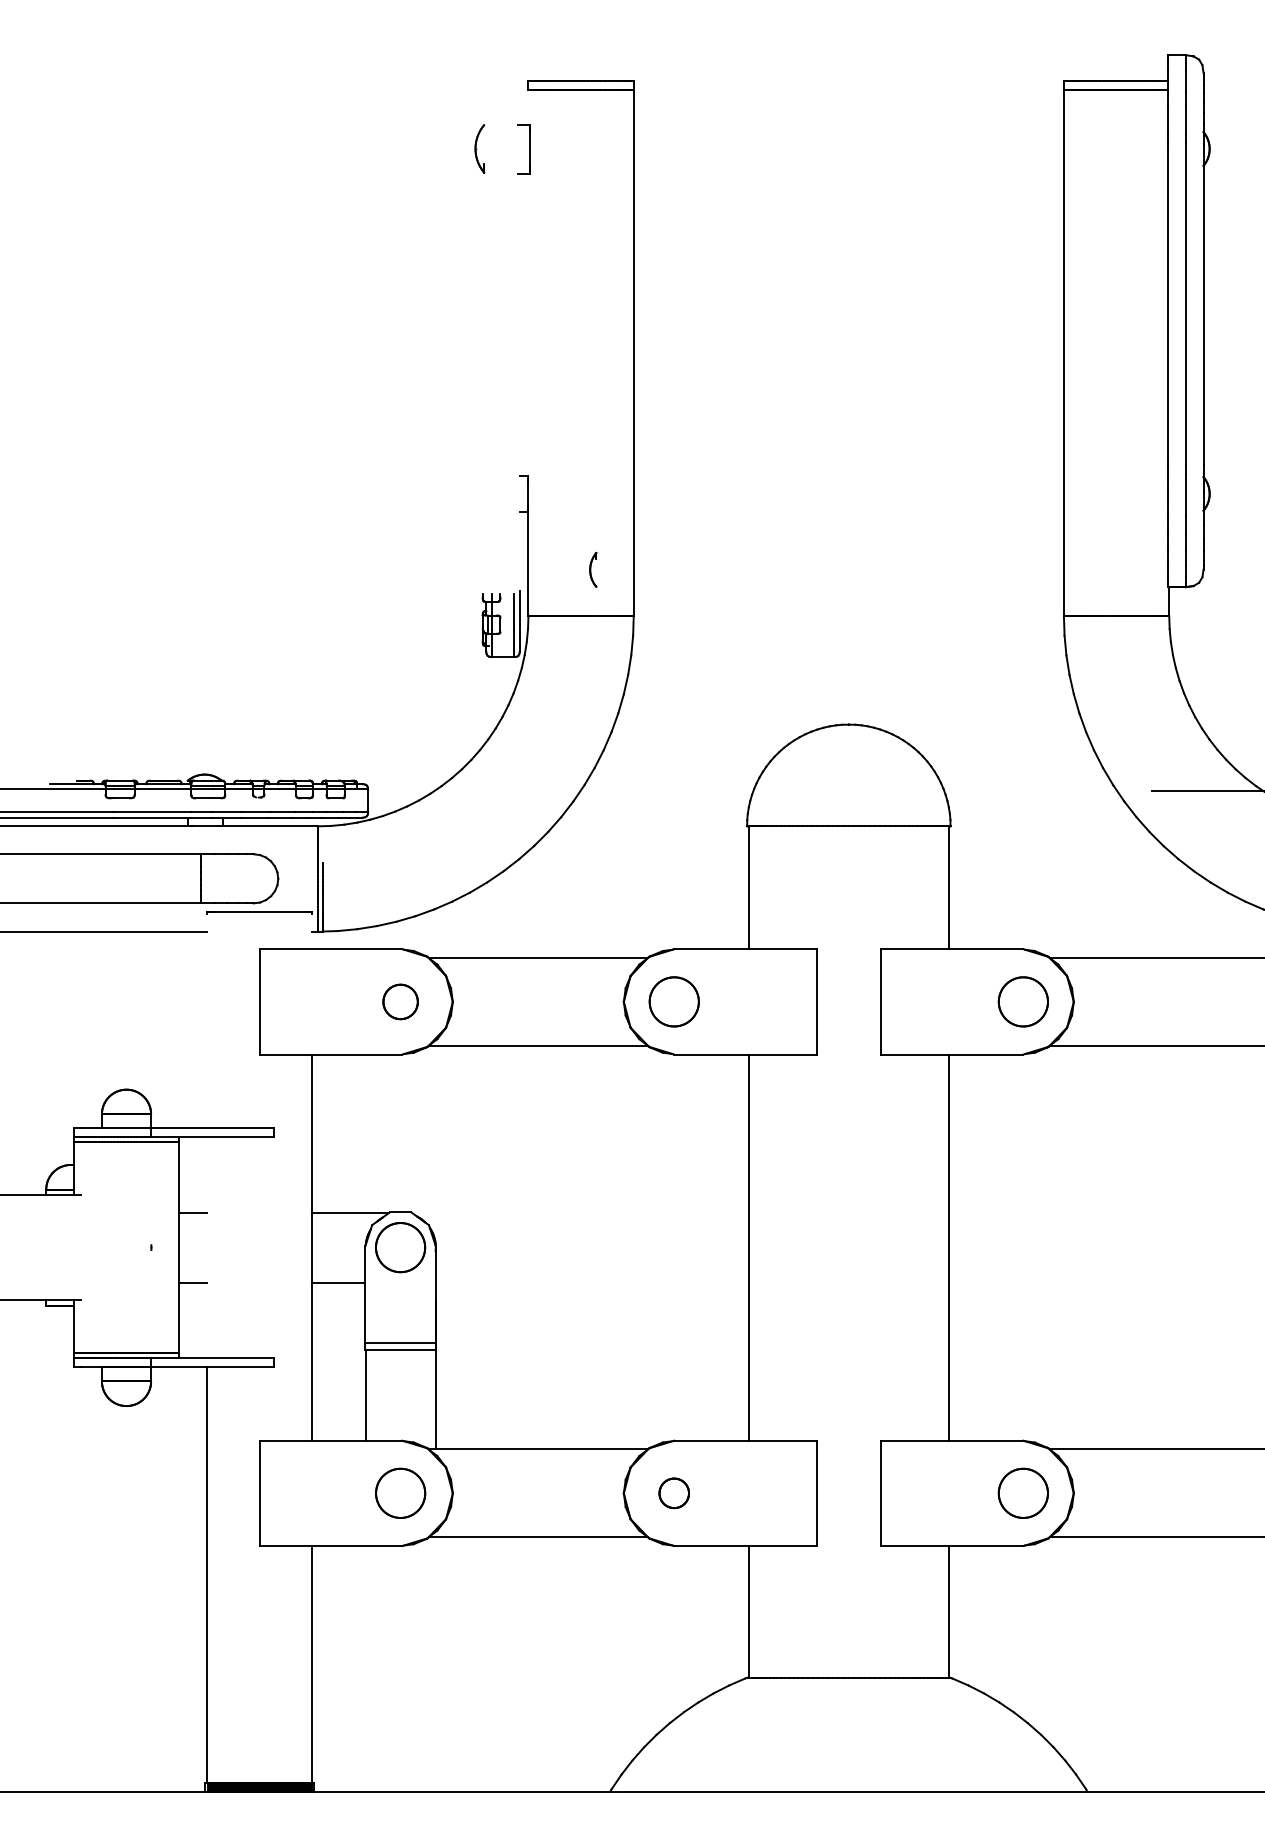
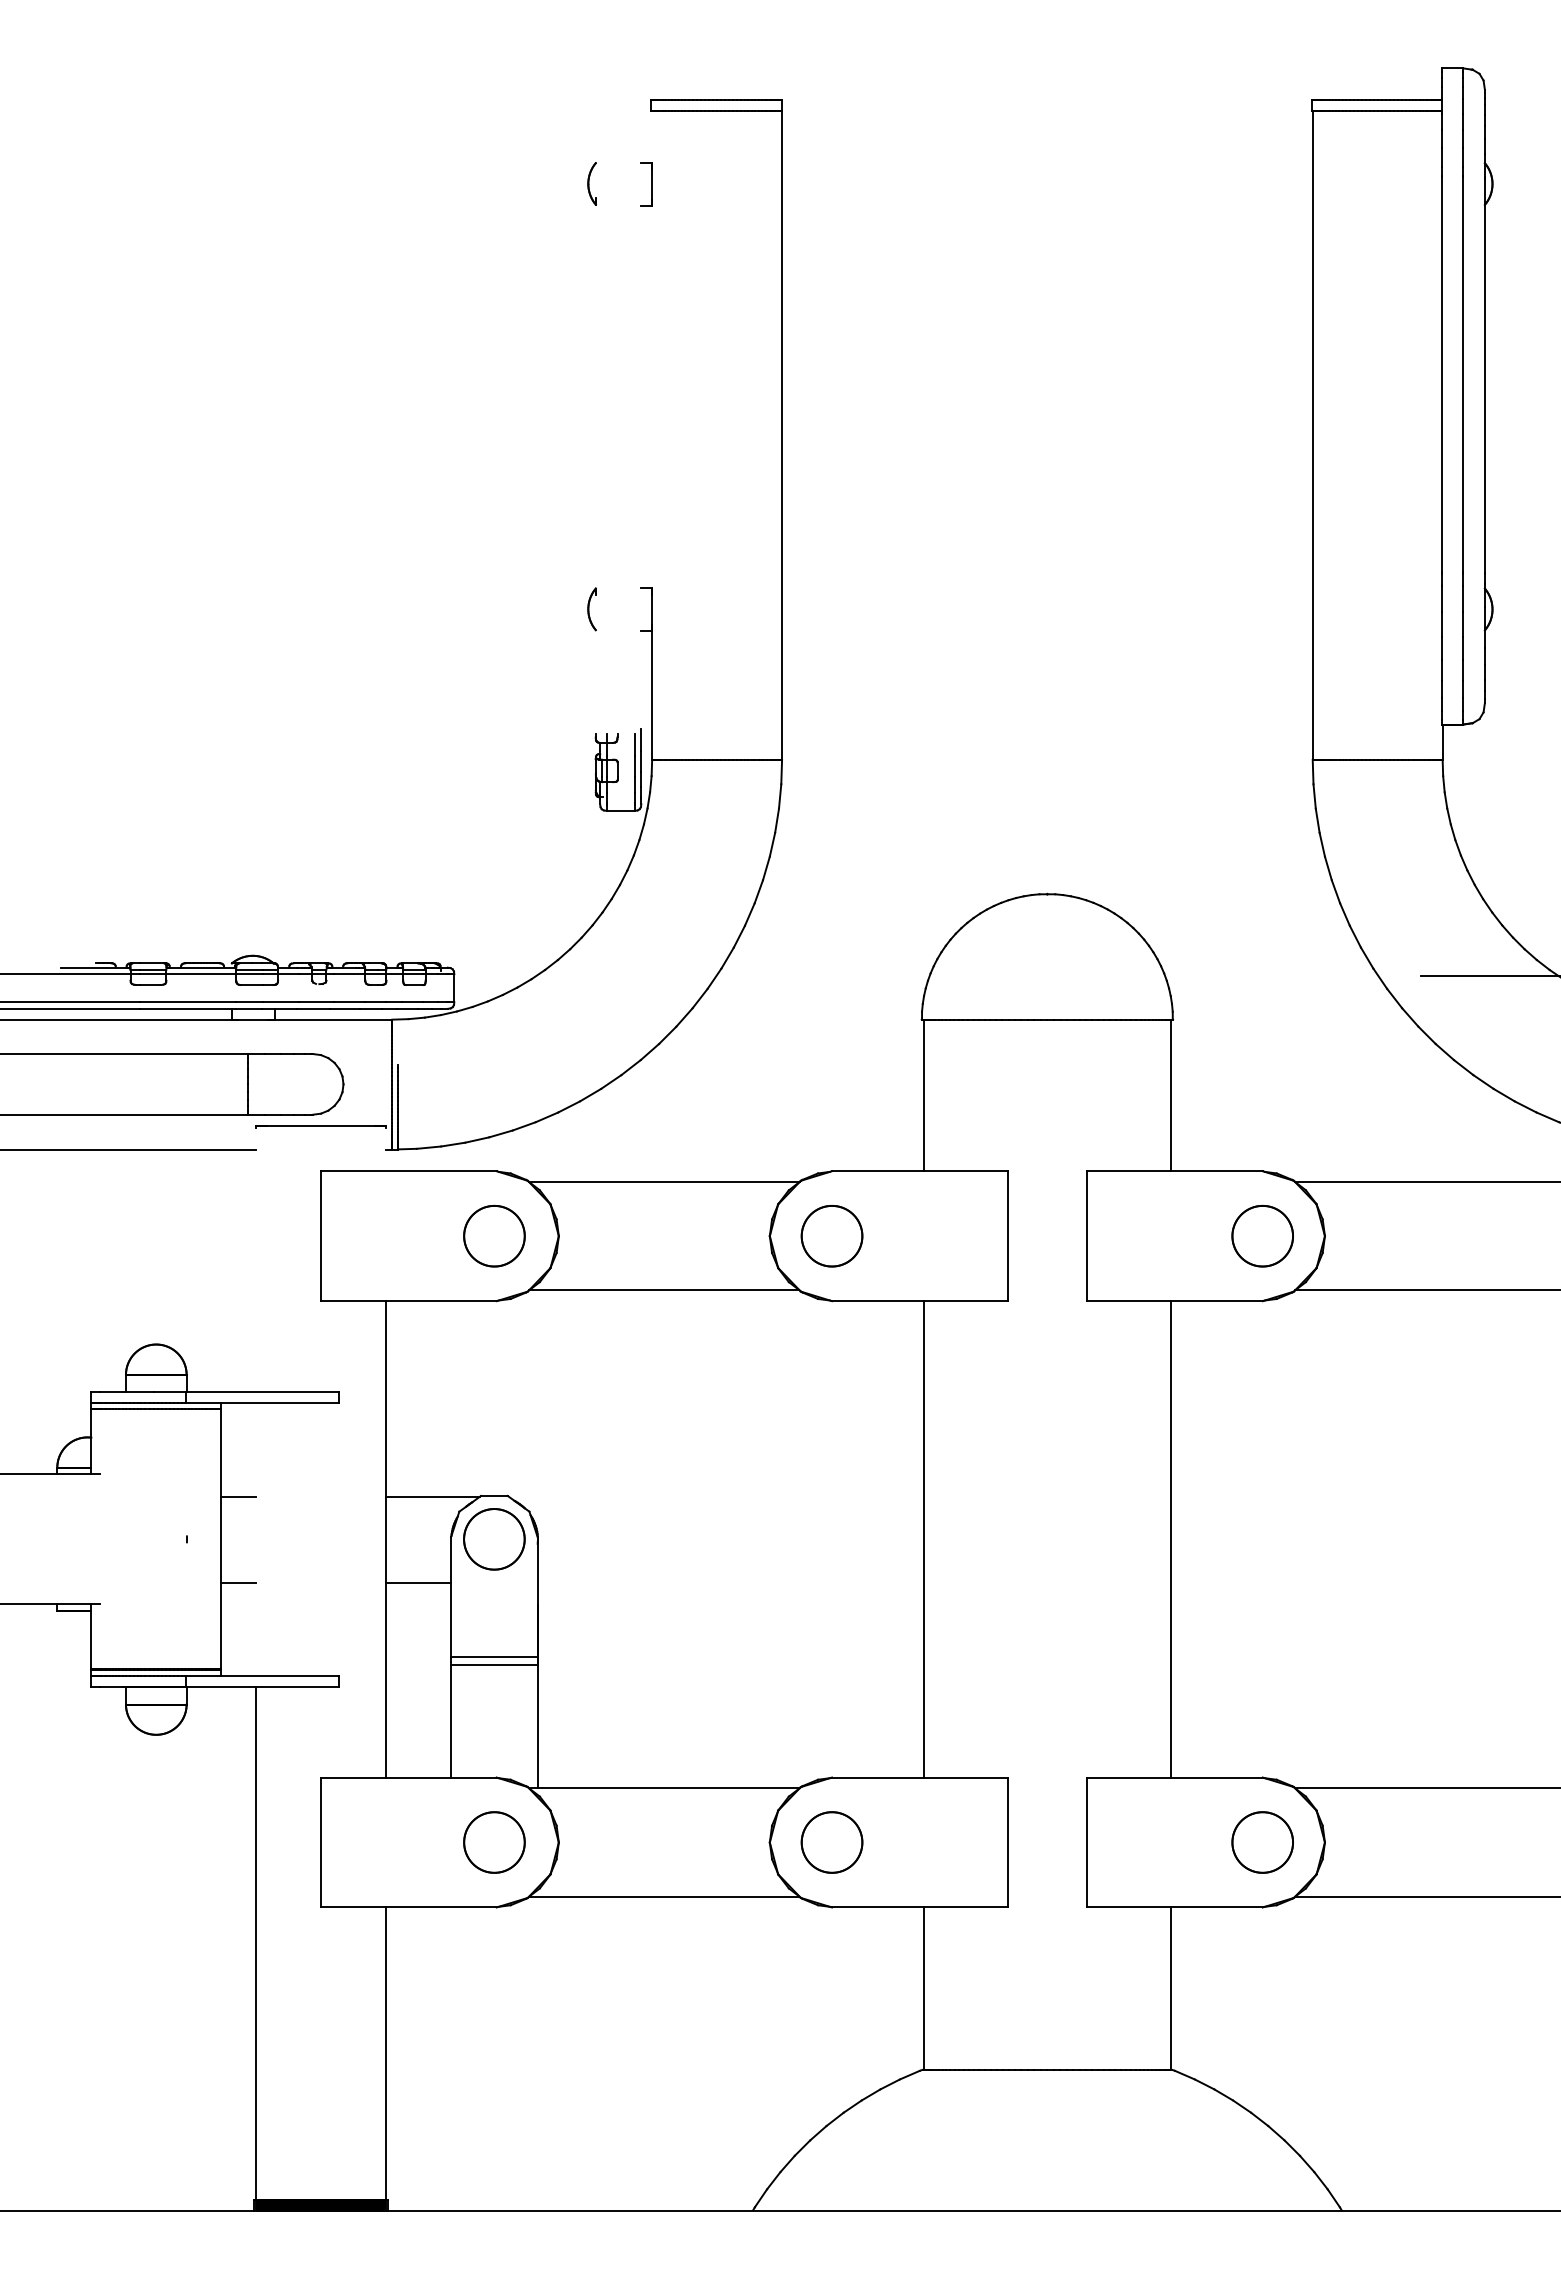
part: (479, 148) -> (591, 183), size x0.71
part: (523, 149) -> (646, 184), size x0.71
part: (592, 570) -> (591, 609), moved
part: (400, 1002) -> (494, 1236), size x1.43
part: (673, 1493) -> (831, 1842), size x1.67

